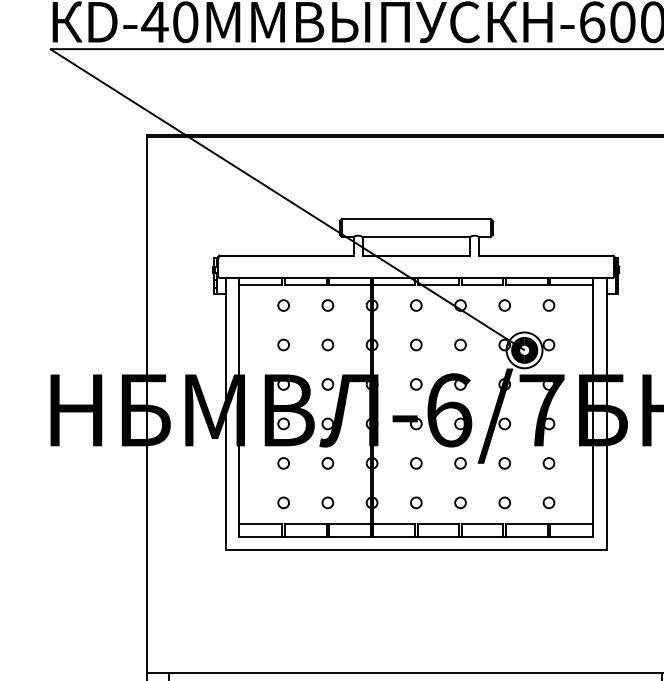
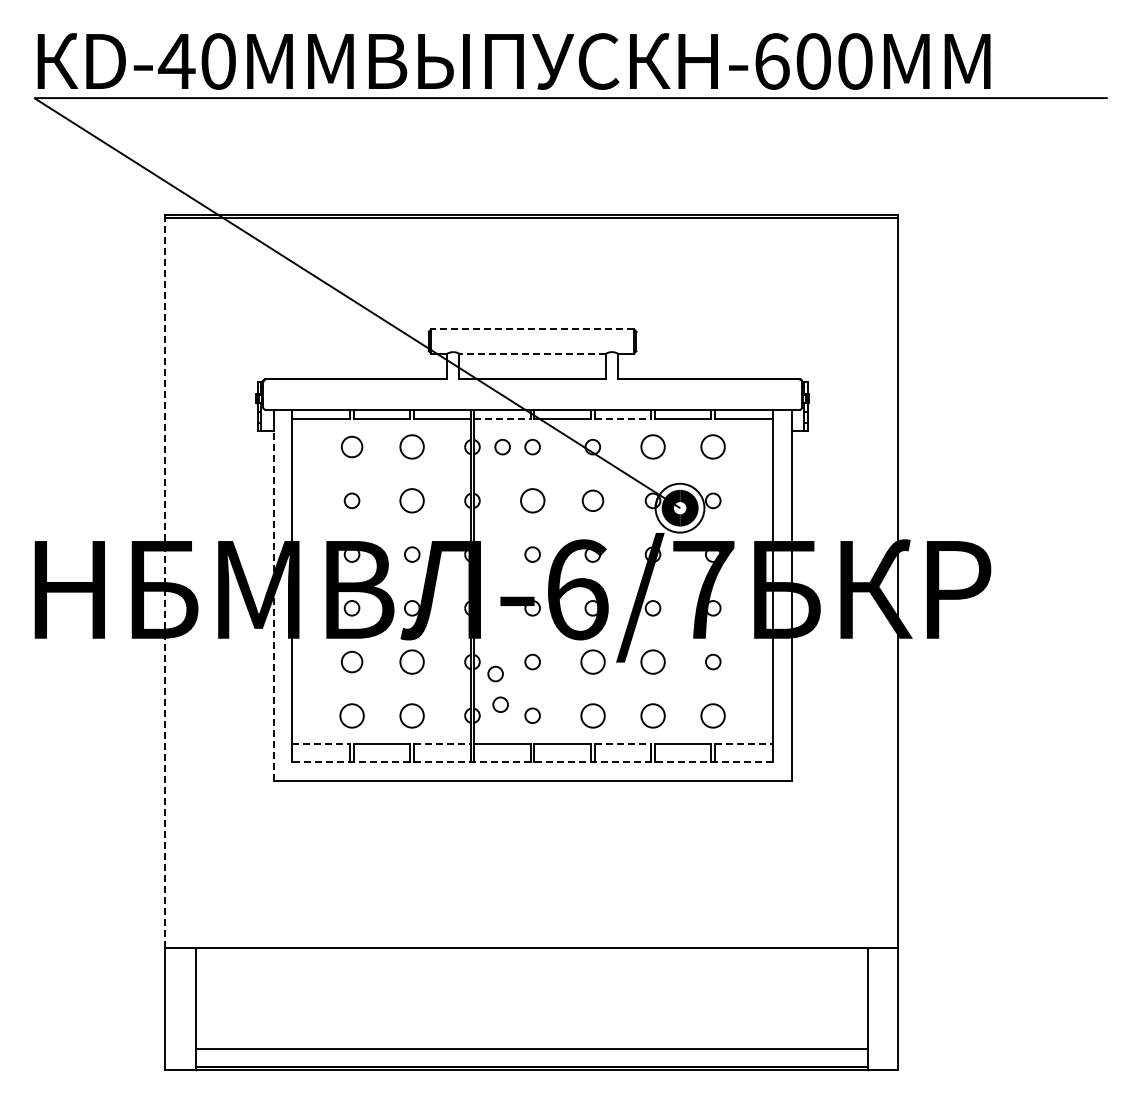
line: (416, 219) -> (532, 329), solid -> dashed
line: (416, 236) -> (532, 353), solid -> dashed
line: (394, 285) -> (503, 419), solid -> dashed
line: (483, 285) -> (623, 419), solid -> dashed
circle: (283, 305) -> (351, 447), size x1.4
circle: (328, 305) -> (412, 447), size x1.6
circle: (394, 305) -> (502, 447), added
circle: (504, 305) -> (652, 447), size x1.6
circle: (549, 305) -> (713, 447), size x1.6
circle: (328, 344) -> (412, 500), size x1.6
circle: (416, 344) -> (532, 500), size x1.6
circle: (460, 344) -> (592, 500), size x1.4
line: (146, 404) -> (165, 582), solid -> dashed
line: (225, 421) -> (273, 605), solid -> dashed
circle: (283, 463) -> (351, 661), size x1.4
circle: (328, 463) -> (412, 661), size x1.6
circle: (460, 463) -> (592, 661), size x1.6
circle: (504, 463) -> (652, 661), size x1.6
circle: (389, 471) -> (495, 673), added
circle: (392, 494) -> (500, 704), added
circle: (283, 502) -> (351, 715), size x1.6
circle: (328, 502) -> (412, 715), size x1.6
circle: (460, 502) -> (592, 715), size x1.6
circle: (504, 502) -> (652, 715), size x1.6
circle: (549, 502) -> (713, 715), size x1.6
line: (261, 523) -> (321, 743), solid -> dashed
line: (350, 523) -> (442, 743), solid -> dashed
line: (483, 523) -> (623, 743), solid -> dashed
line: (571, 523) -> (744, 743), solid -> dashed
line: (416, 537) -> (532, 762), solid -> dashed

